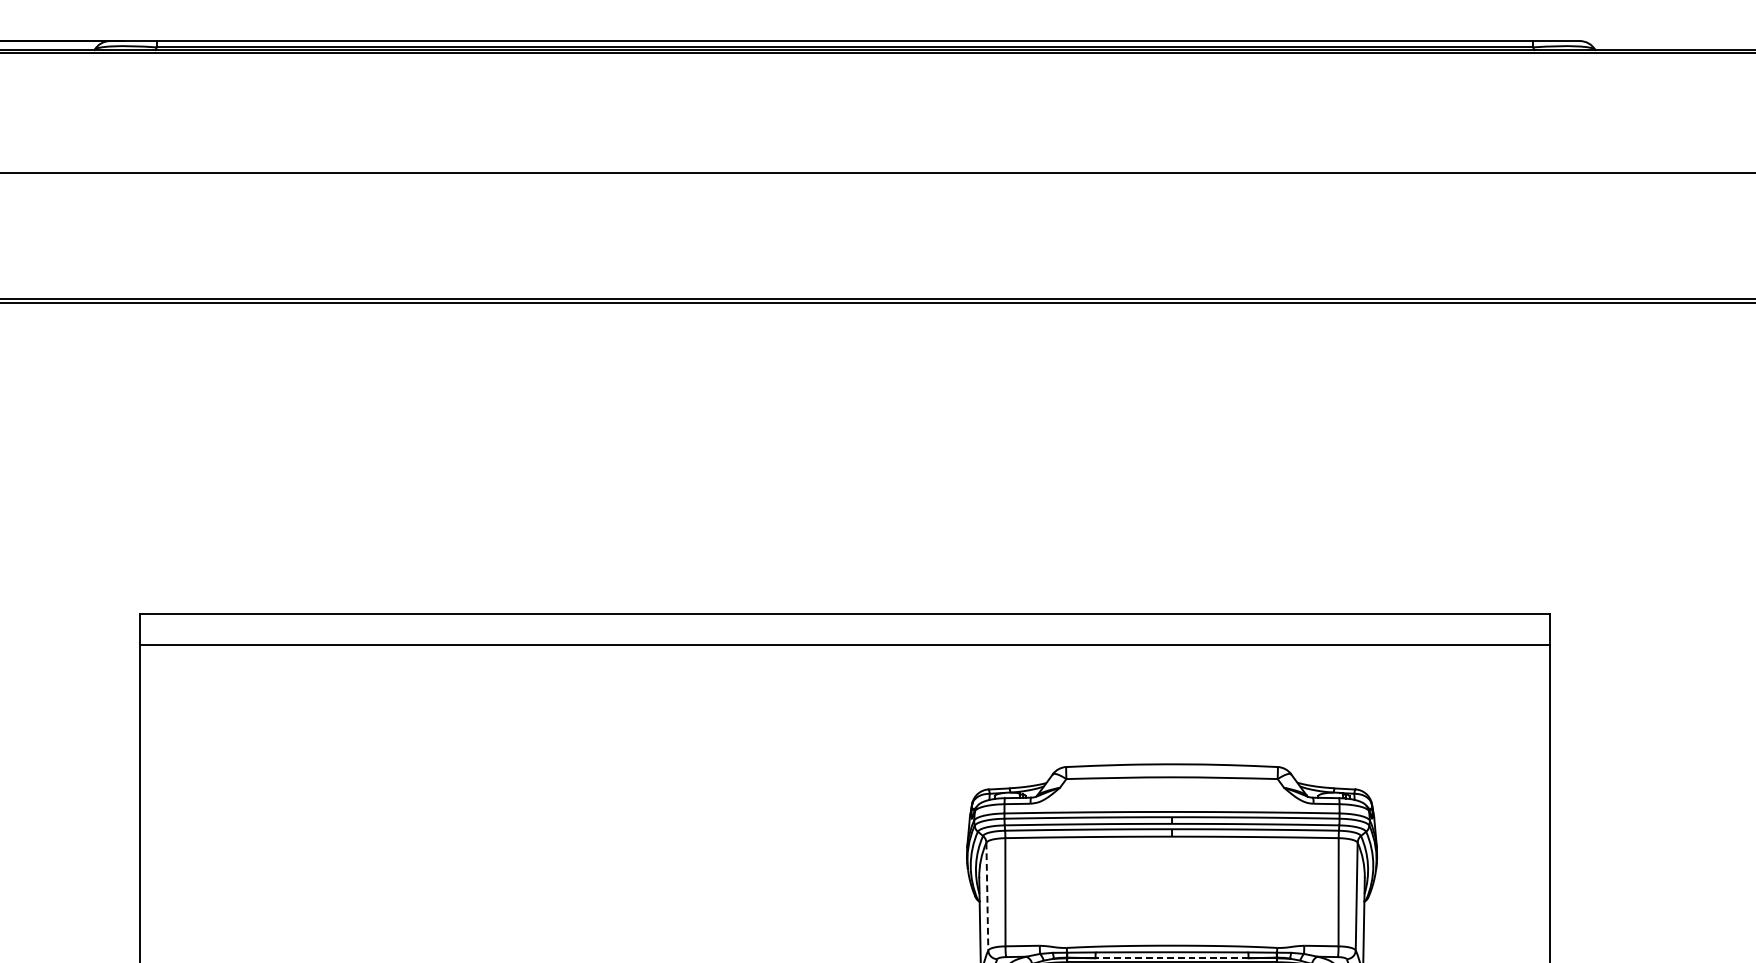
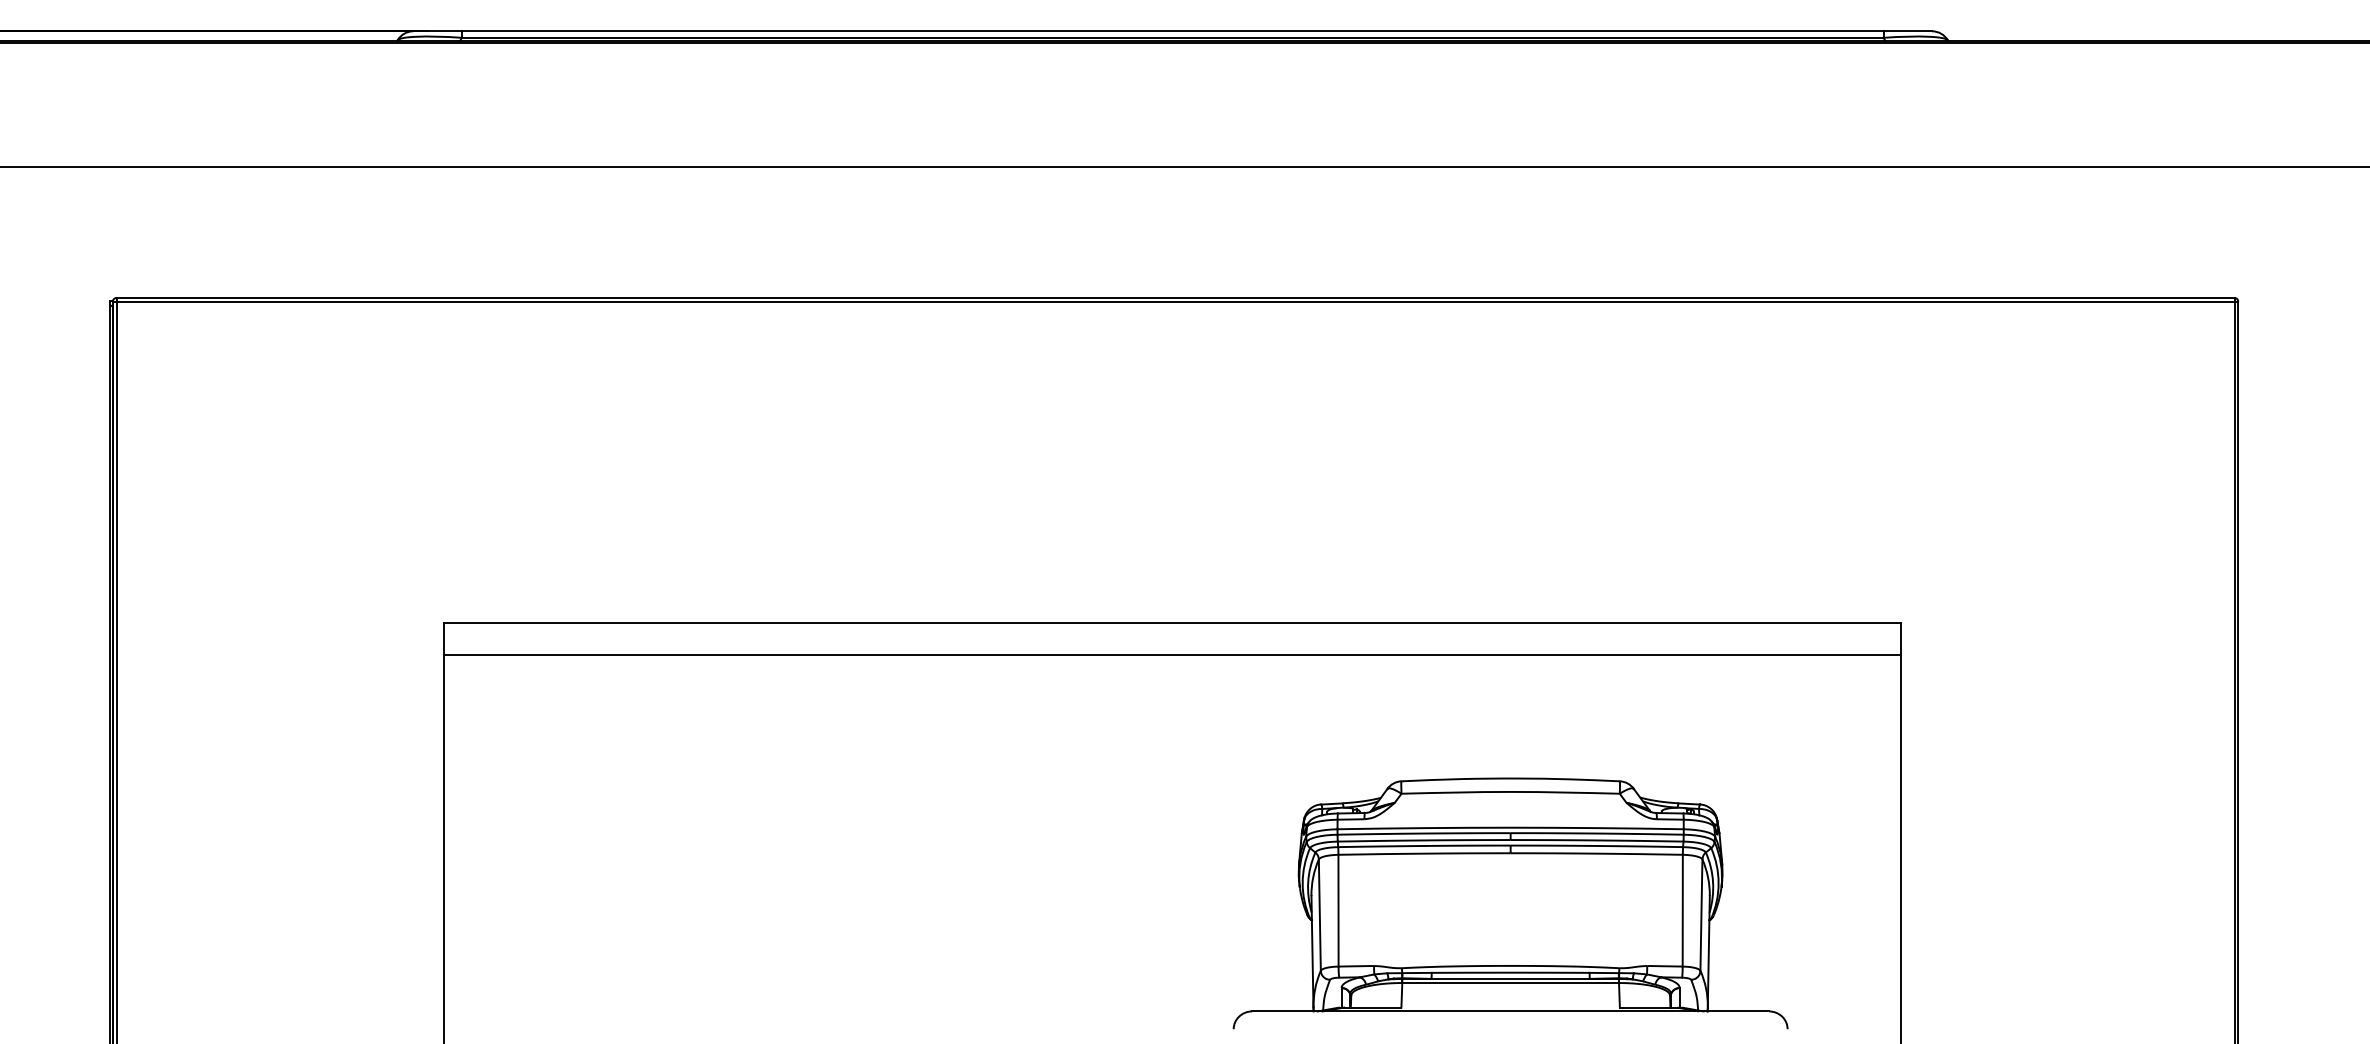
line: (987, 896) -> (1319, 915), dashed -> solid
line: (1171, 957) -> (1510, 978), dashed -> solid

